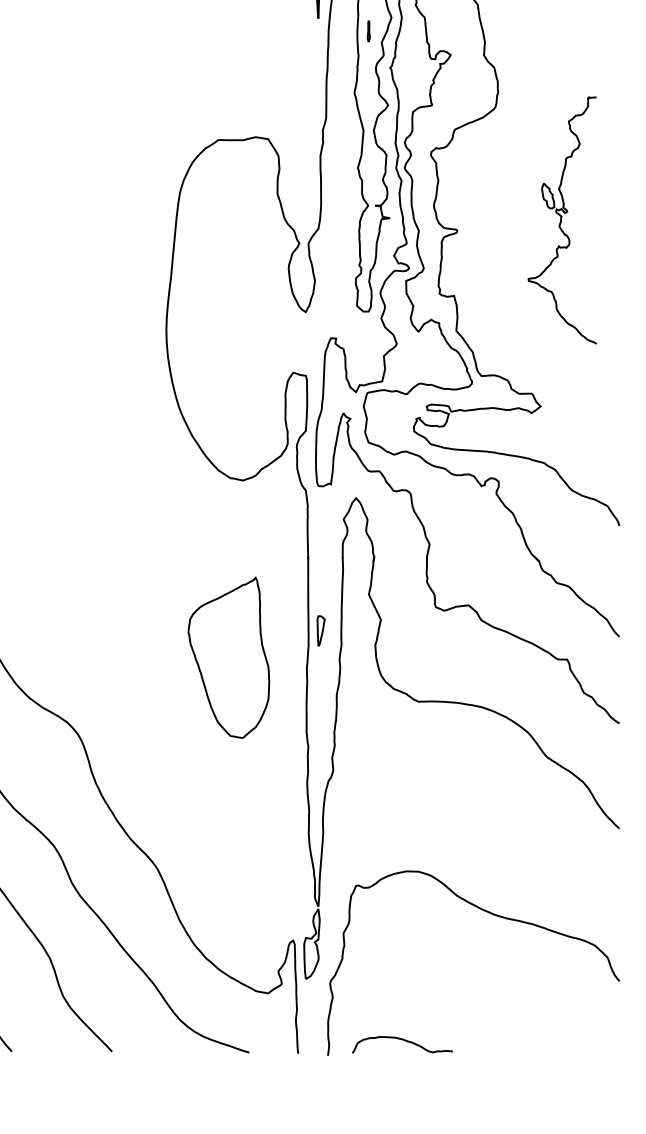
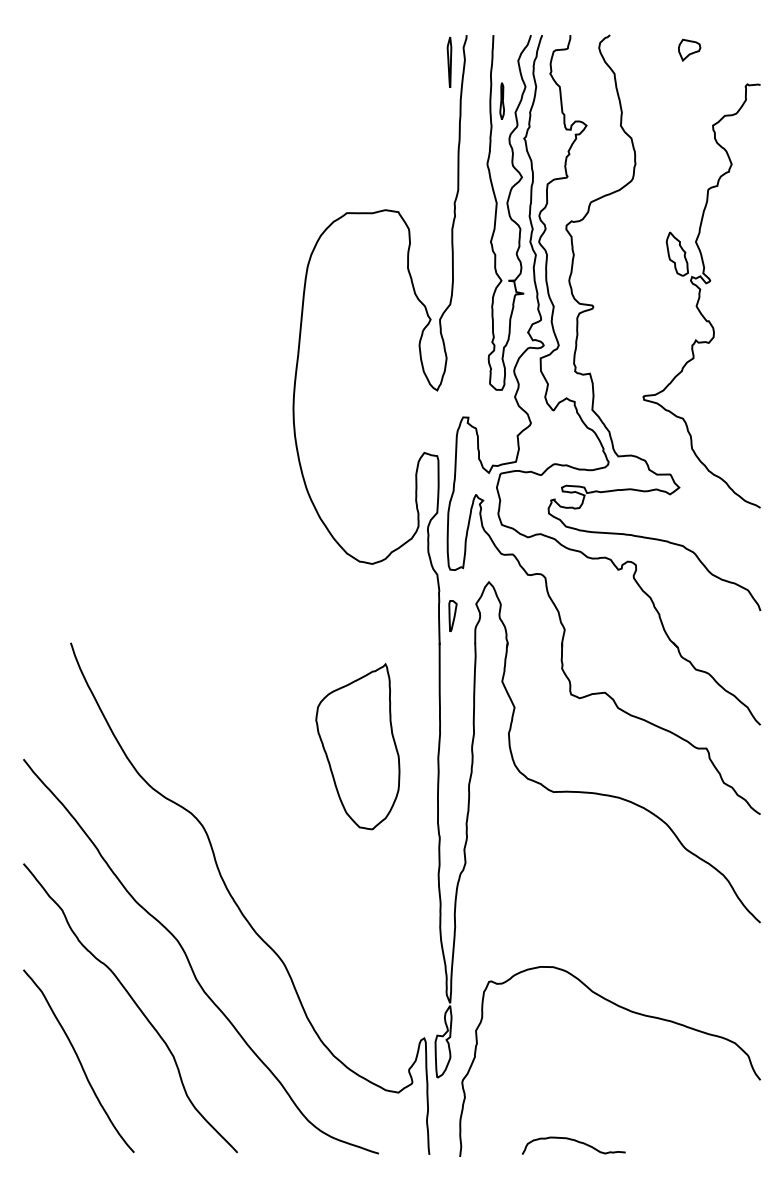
part: (368, 30) -> (501, 100), size x1.67
part: (562, 220) -> (701, 295), size x1.67
part: (320, 630) -> (452, 615), moved
curve: (403, 1040) -> (574, 1141), moved

